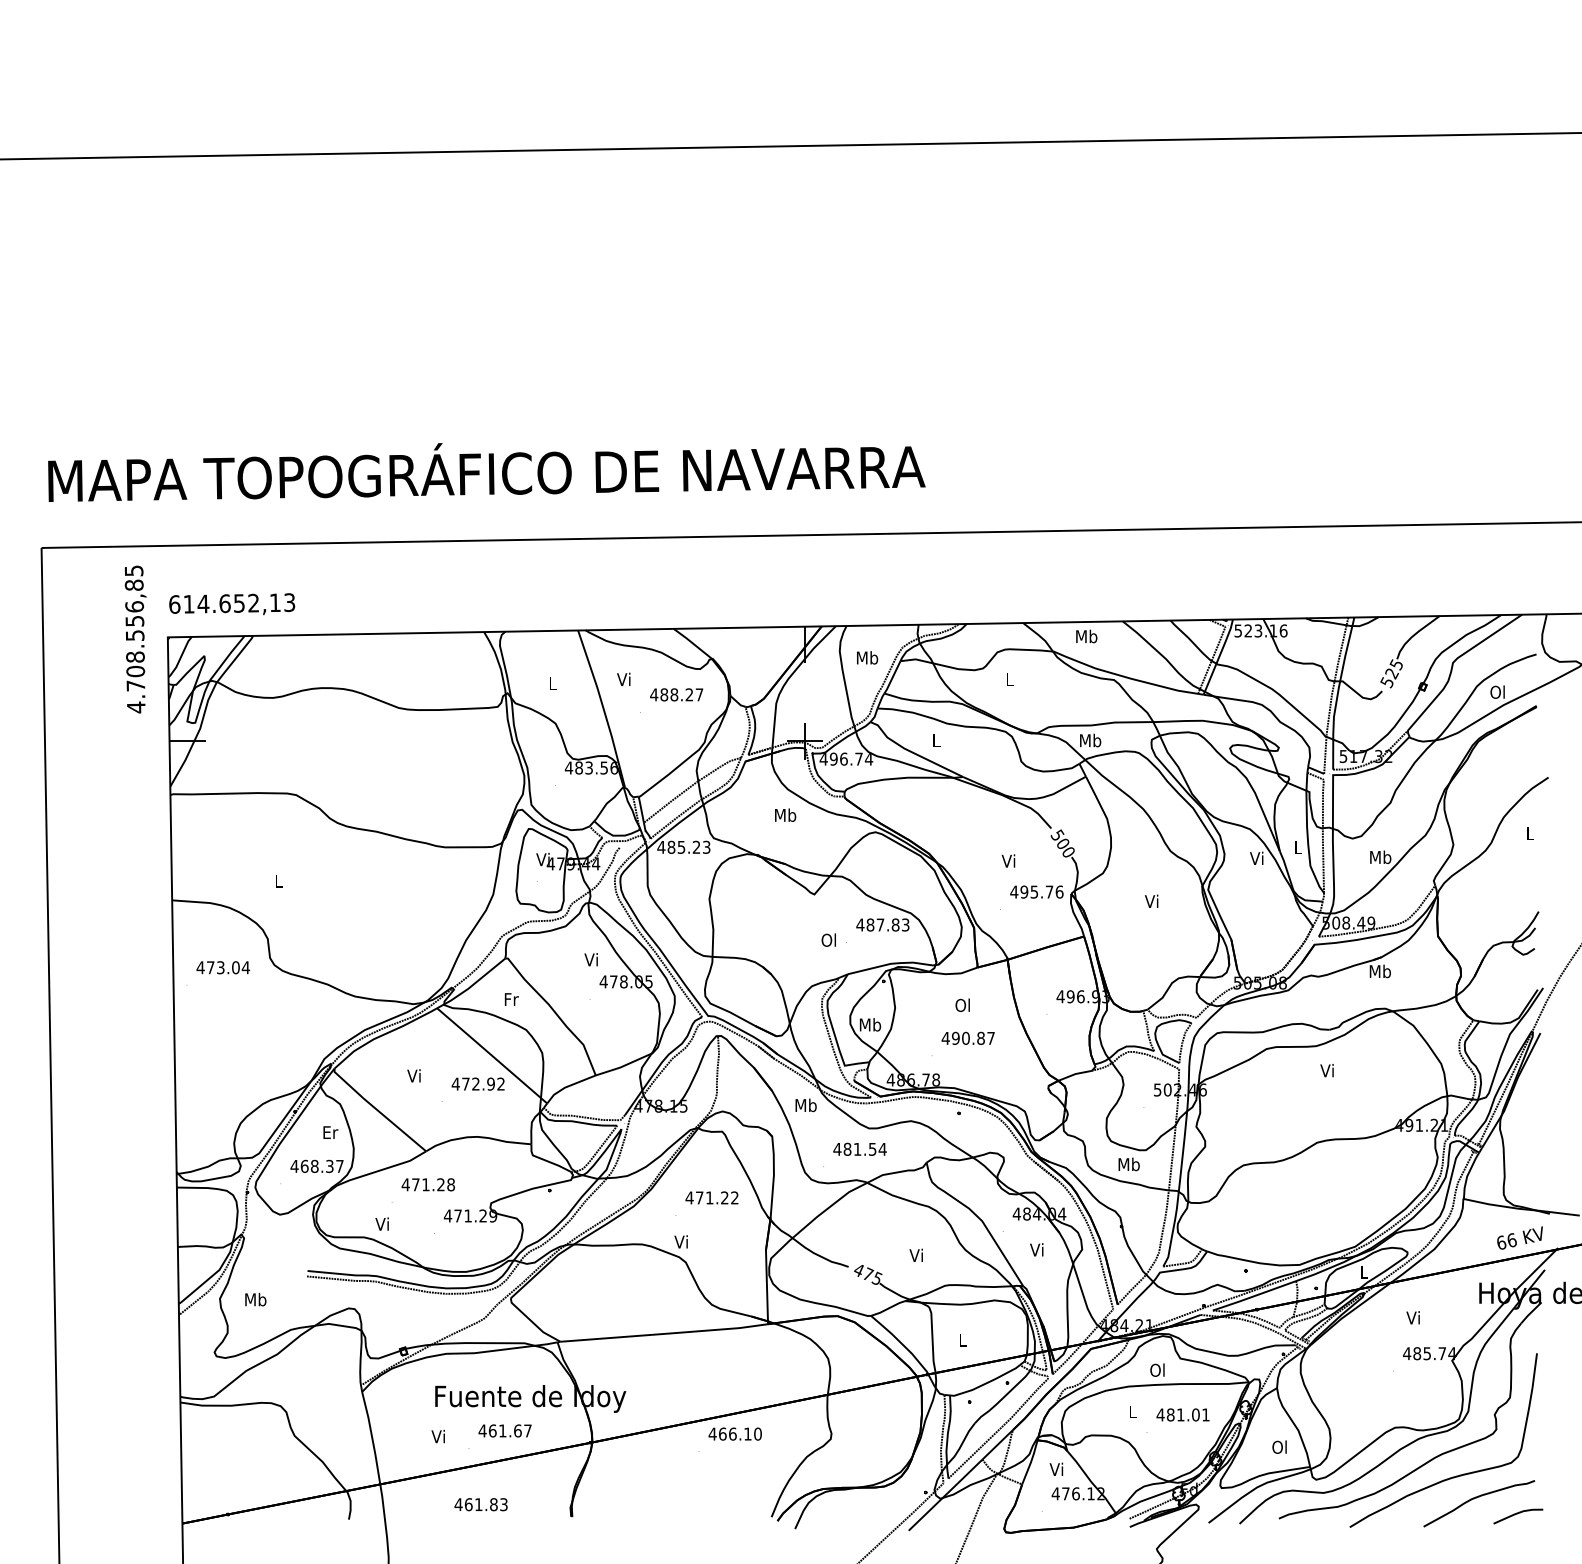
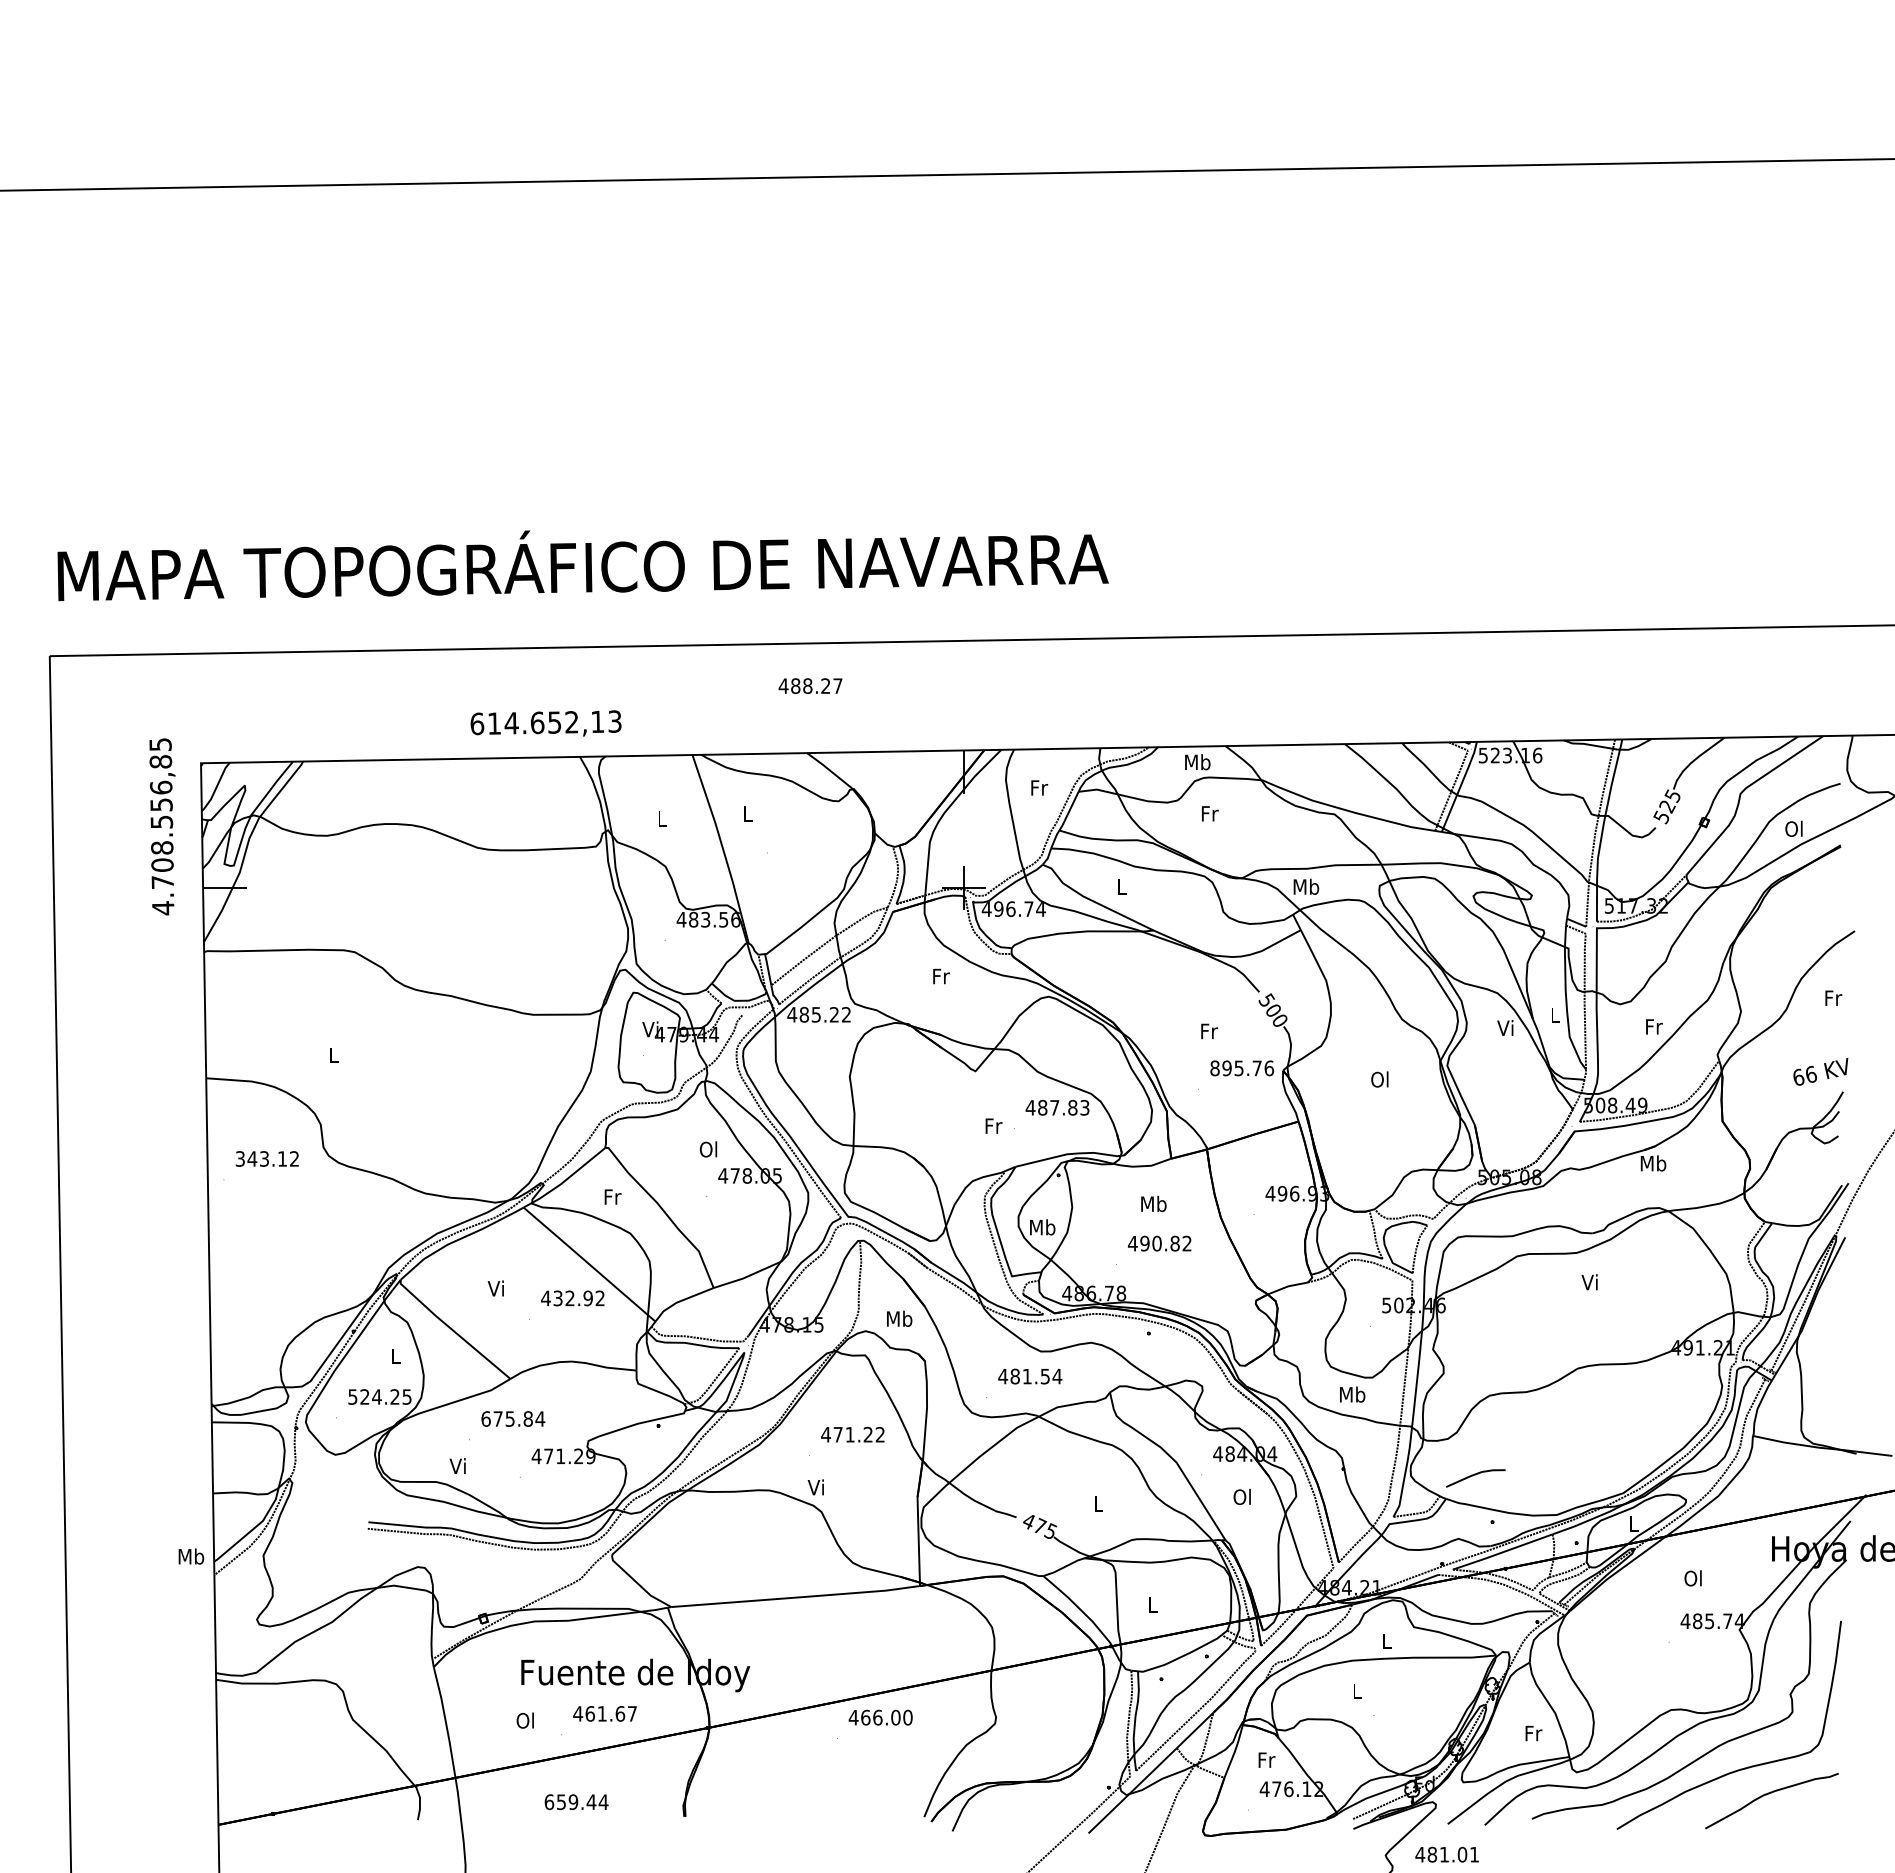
text: (231, 604) -> (545, 723), moved
text: (1086, 636) -> (1197, 762), moved
text: (135, 639) -> (162, 826), moved
text: (866, 657) -> (1038, 787), Mb -> Fr
text: (624, 679) -> (747, 813), Vi -> L
text: (1010, 679) -> (1210, 813), L -> Fr
text: (676, 694) -> (810, 685), moved
text: (785, 815) -> (940, 976), Mb -> Fr
text: (1530, 832) -> (1833, 997), L -> Fr
text: (706, 847) -> (846, 1014), 485.23 -> 485.22
text: (1380, 857) -> (1653, 1026), Mb -> Fr
text: (1008, 861) -> (1208, 1031), Vi -> Fr
text: (1013, 892) -> (1214, 1068), 495.76 -> 895.76
text: (1151, 901) -> (1379, 1079), Vi -> Ol
text: (829, 939) -> (993, 1125), Ol -> Fr
text: (591, 959) -> (708, 1149), Vi -> Ol
text: (223, 967) -> (267, 1158), 473.04 -> 343.12
text: (962, 1004) -> (1153, 1203), Ol -> Mb
text: (990, 1038) -> (1186, 1243), 490.87 -> 490.82
text: (465, 1084) -> (557, 1298), 472.92 -> 432.92
text: (806, 1105) -> (899, 1318), moved
text: (331, 1132) -> (396, 1356), Er -> L
text: (316, 1166) -> (379, 1396), 468.37 -> 524.25
text: (428, 1184) -> (513, 1418), 471.28 -> 675.84
text: (1519, 1237) -> (1820, 1071), moved
text: (1036, 1249) -> (1241, 1496), Vi -> Ol
text: (916, 1255) -> (1097, 1503), Vi -> L
text: (255, 1299) -> (191, 1556), moved
text: (1412, 1317) -> (1692, 1578), Vi -> Ol
text: (1157, 1370) -> (1386, 1641), Ol -> L
text: (1182, 1414) -> (1446, 1854), moved
text: (747, 1433) -> (895, 1717), 466.10 -> 466.00
text: (437, 1436) -> (524, 1720), Vi -> Ol
text: (1280, 1447) -> (1533, 1733), Ol -> Fr
text: (1057, 1469) -> (1266, 1759), Vi -> Fr
text: (481, 1504) -> (576, 1802), 461.83 -> 659.44
line: (1516, 1514) -> (1473, 1476), moved

